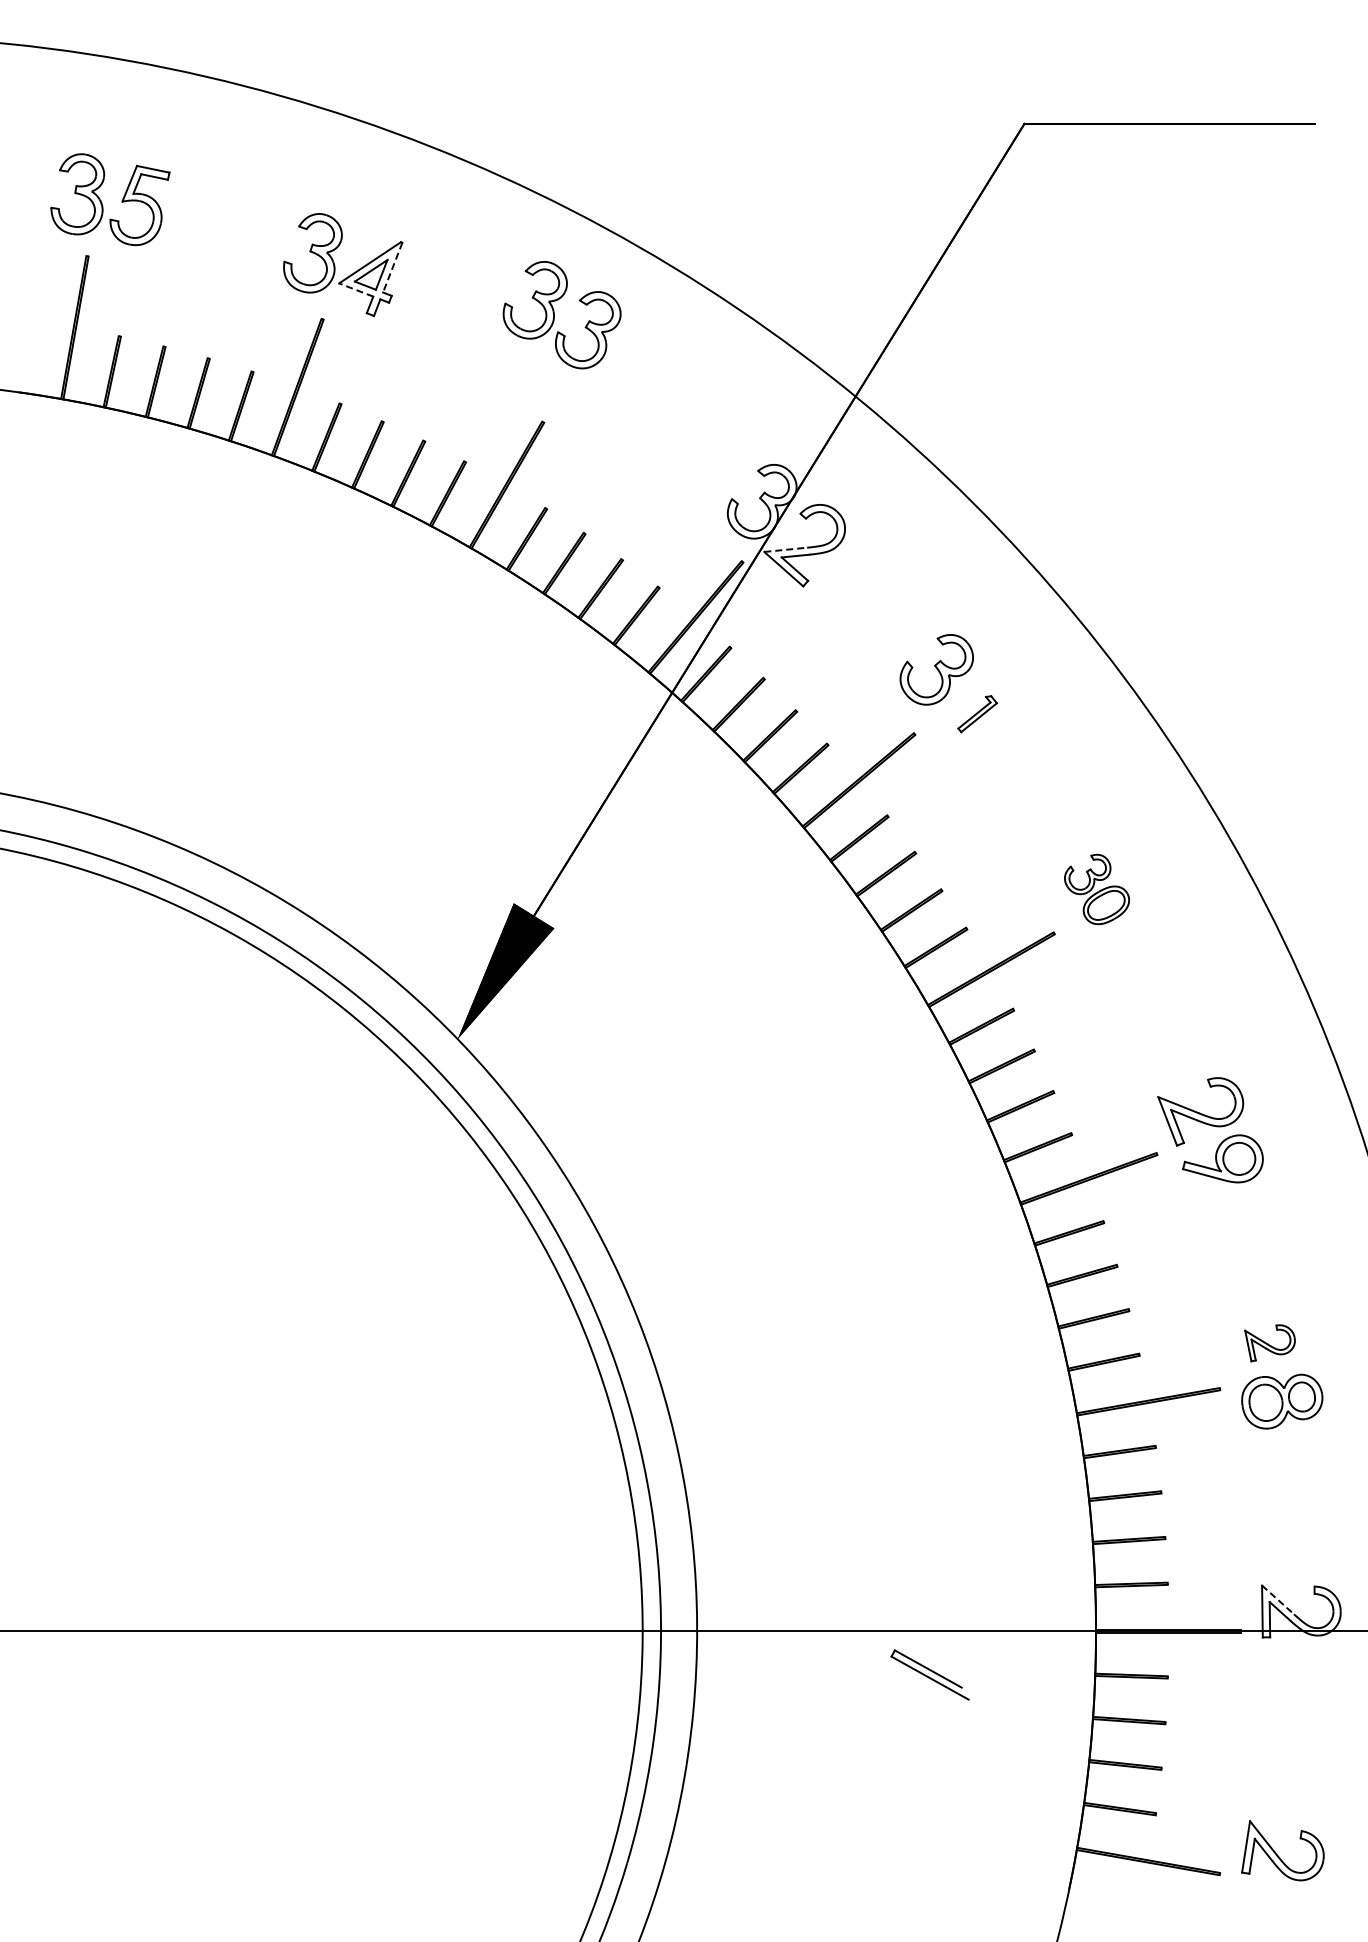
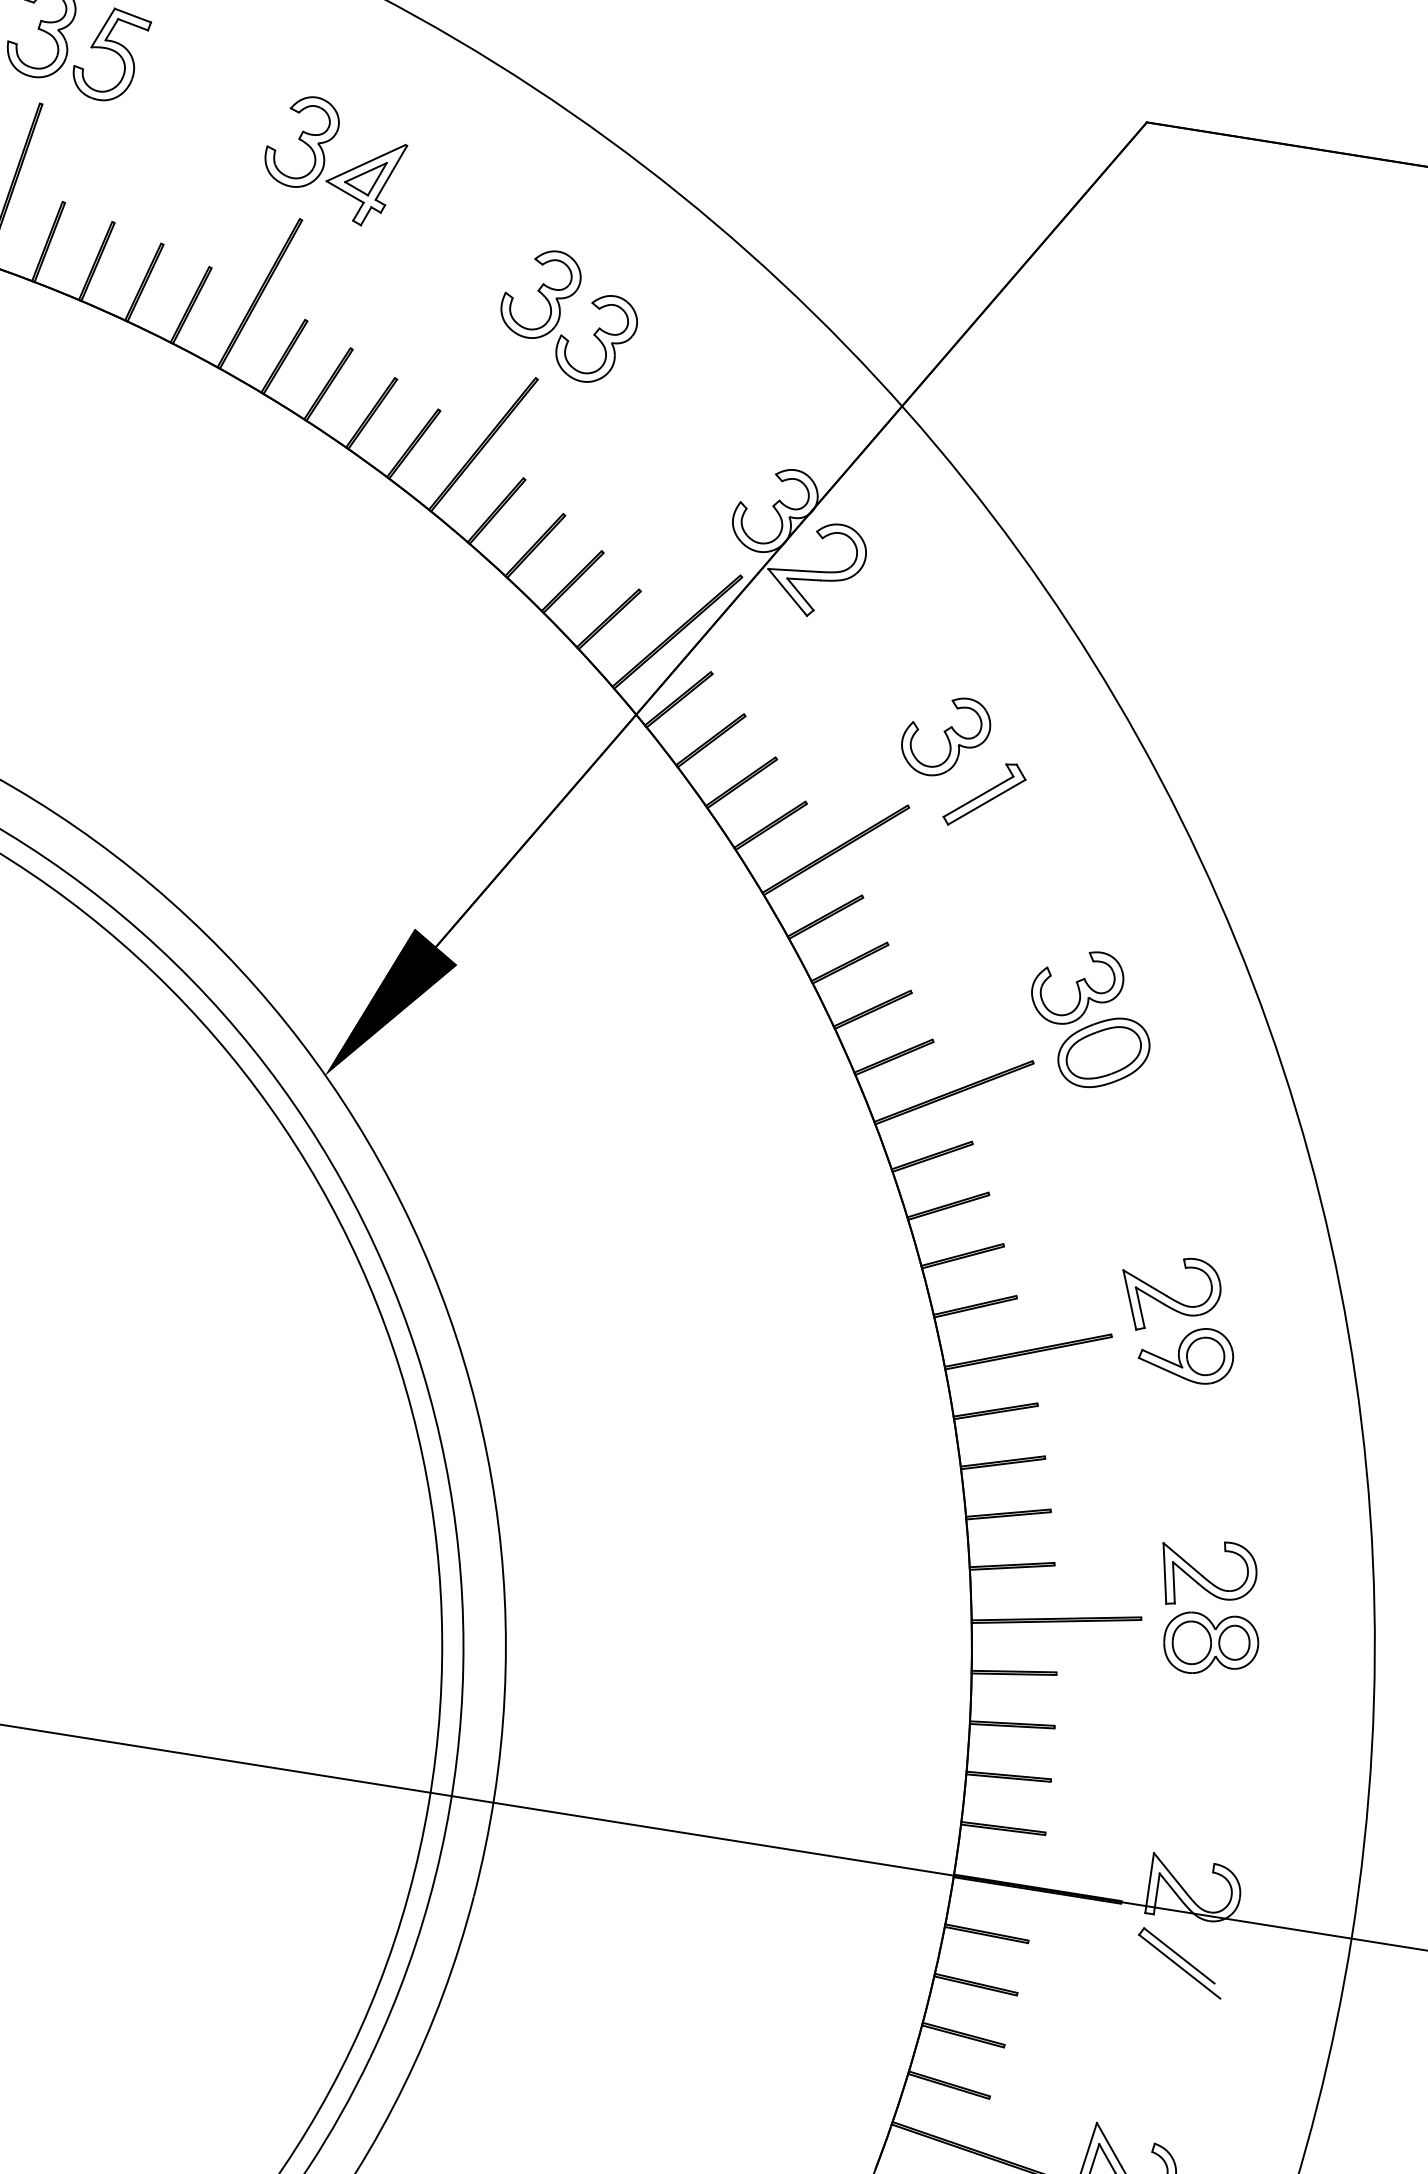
line: (392, 267) -> (391, 172), dashed -> solid
line: (355, 289) -> (344, 191), dashed -> solid
part: (554, 315) -> (560, 315), moved
line: (785, 549) -> (793, 570), dashed -> solid
part: (977, 714) -> (984, 795), size x1.67
part: (1096, 889) -> (1090, 1019), size x1.67
part: (1269, 1343) -> (1206, 1575), size x1.67
line: (1278, 1600) -> (1170, 1873), dashed -> solid
part: (929, 1674) -> (1179, 1962), moved

